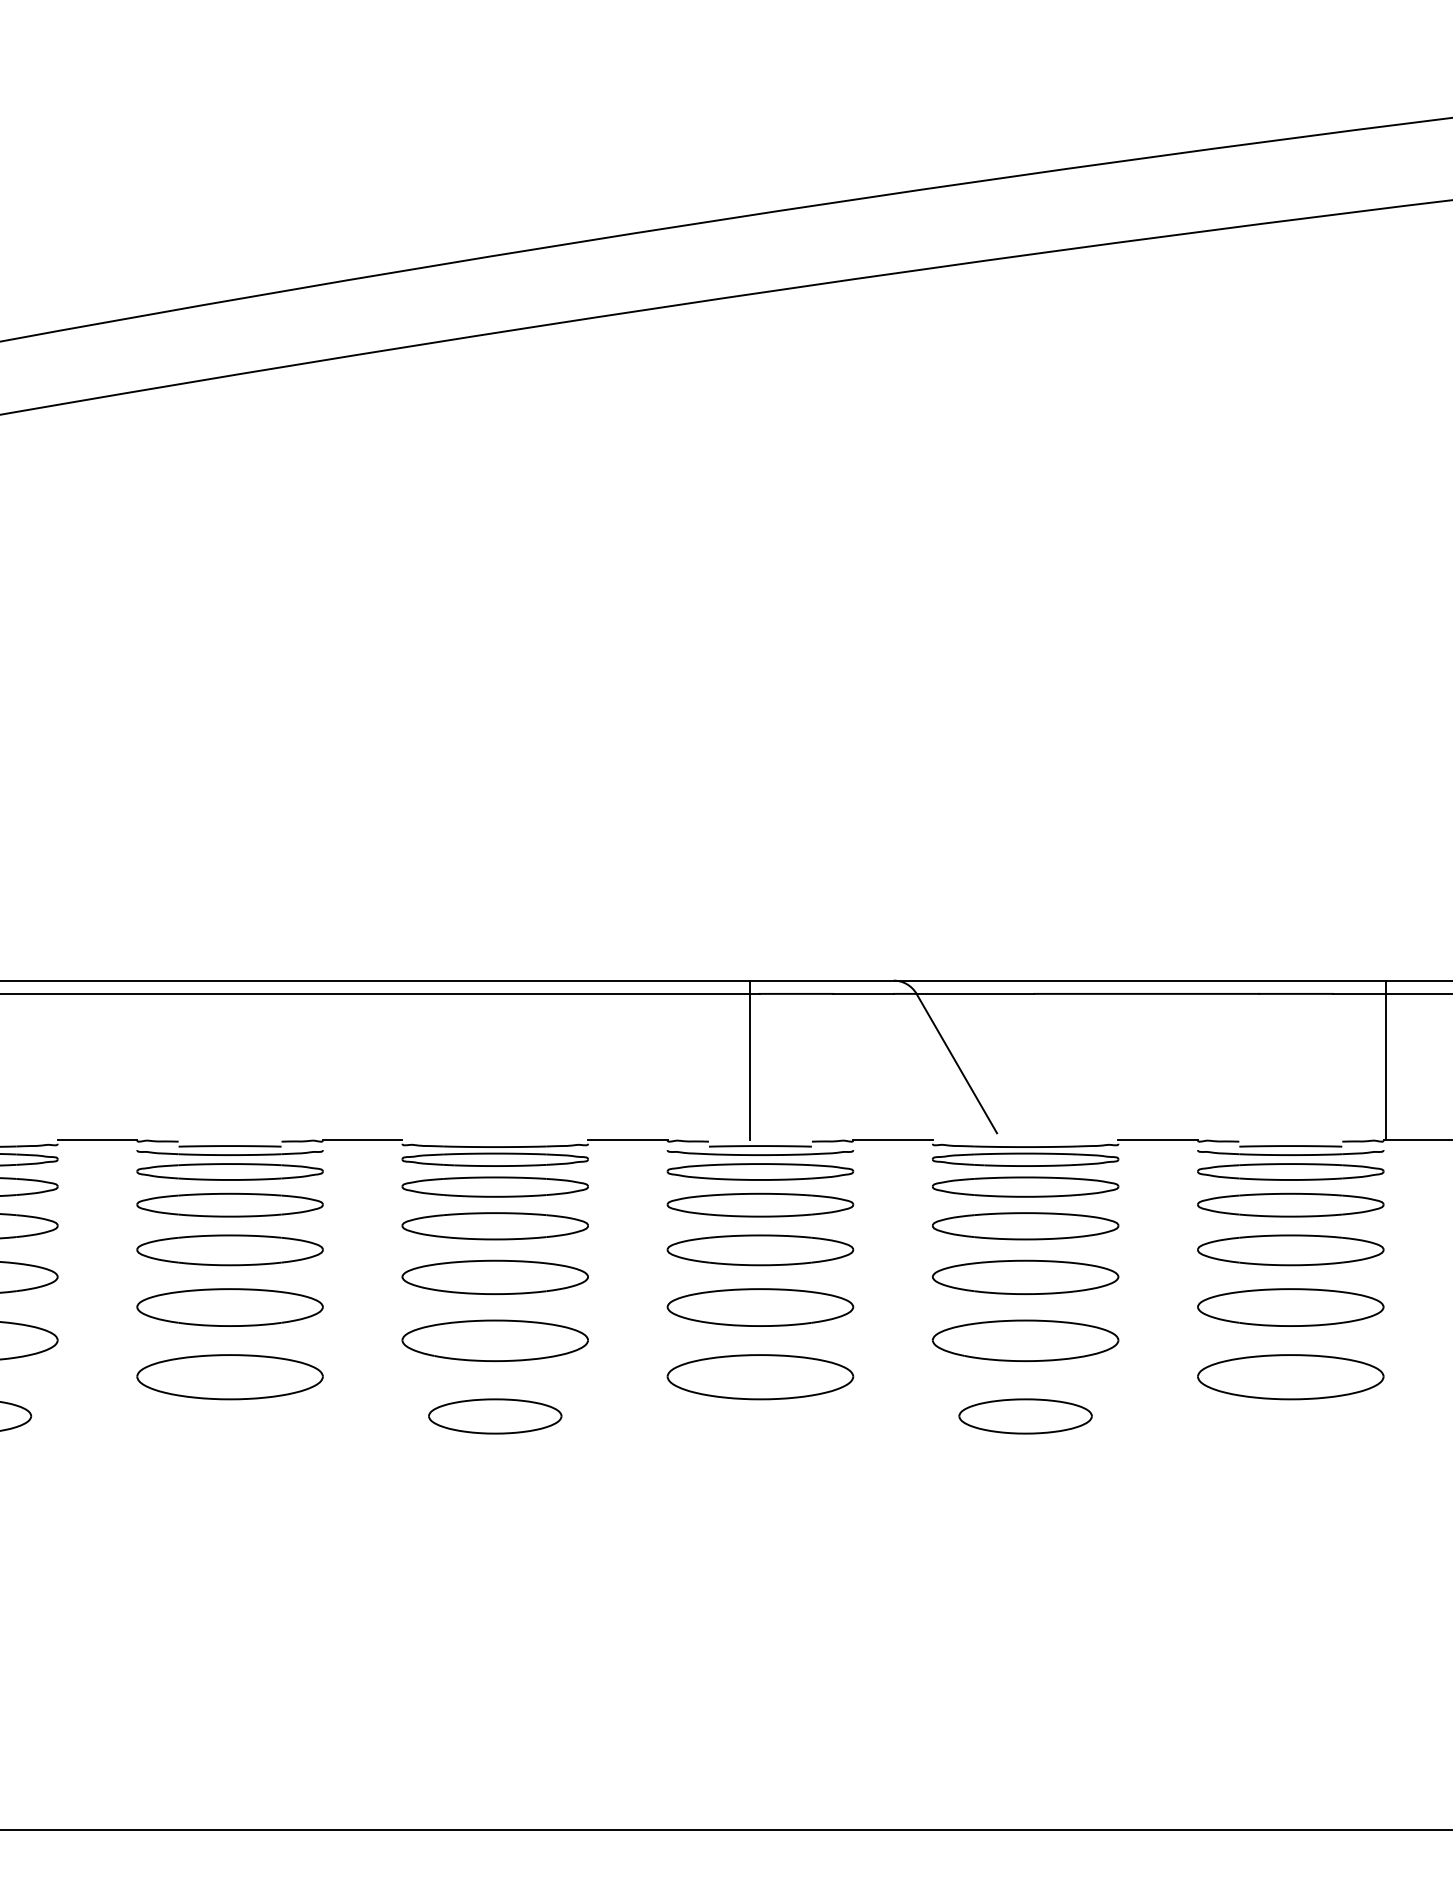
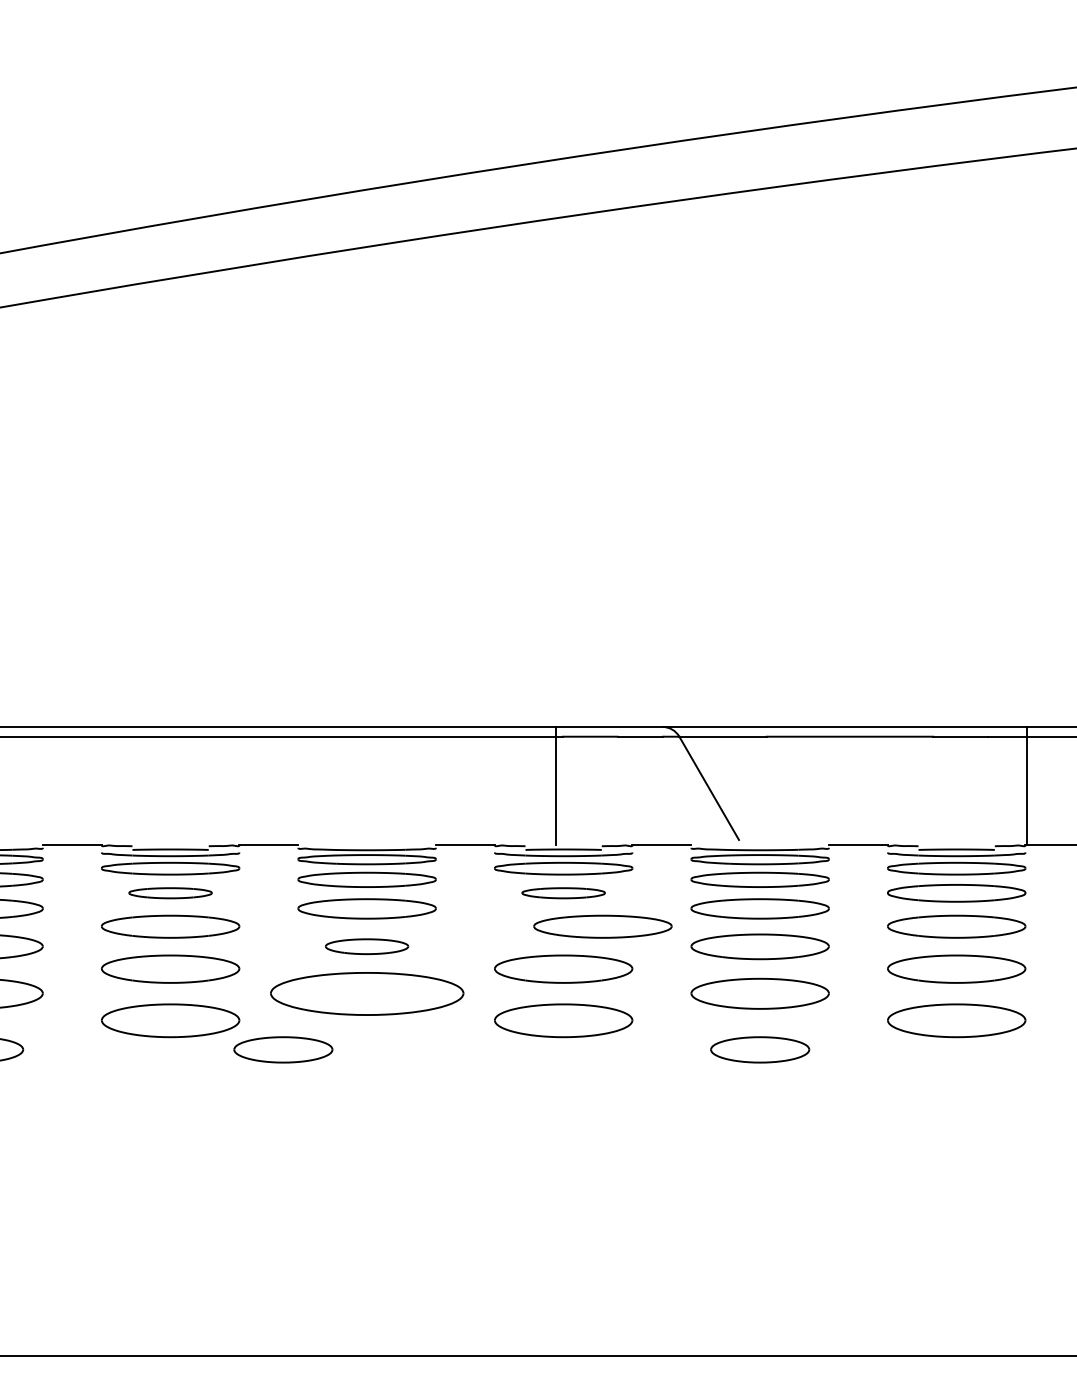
part: (229, 1204) -> (170, 892), size x0.6
part: (760, 1204) -> (563, 892), size x0.6
part: (760, 1250) -> (602, 926), moved
part: (494, 1276) -> (366, 946), size x0.6
part: (494, 1340) -> (366, 993), size x1.4
part: (495, 1416) -> (283, 1049), moved

